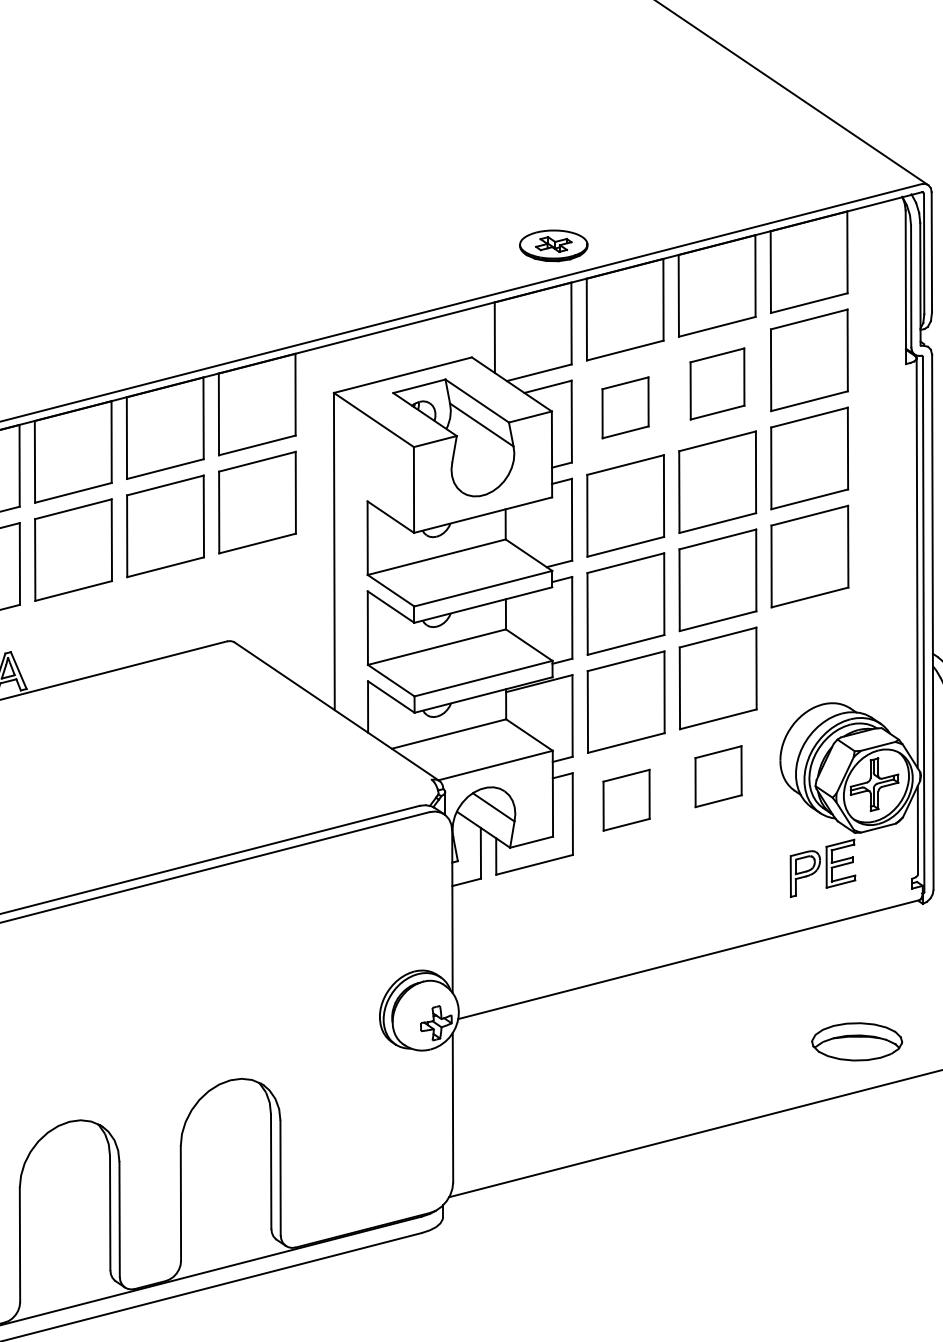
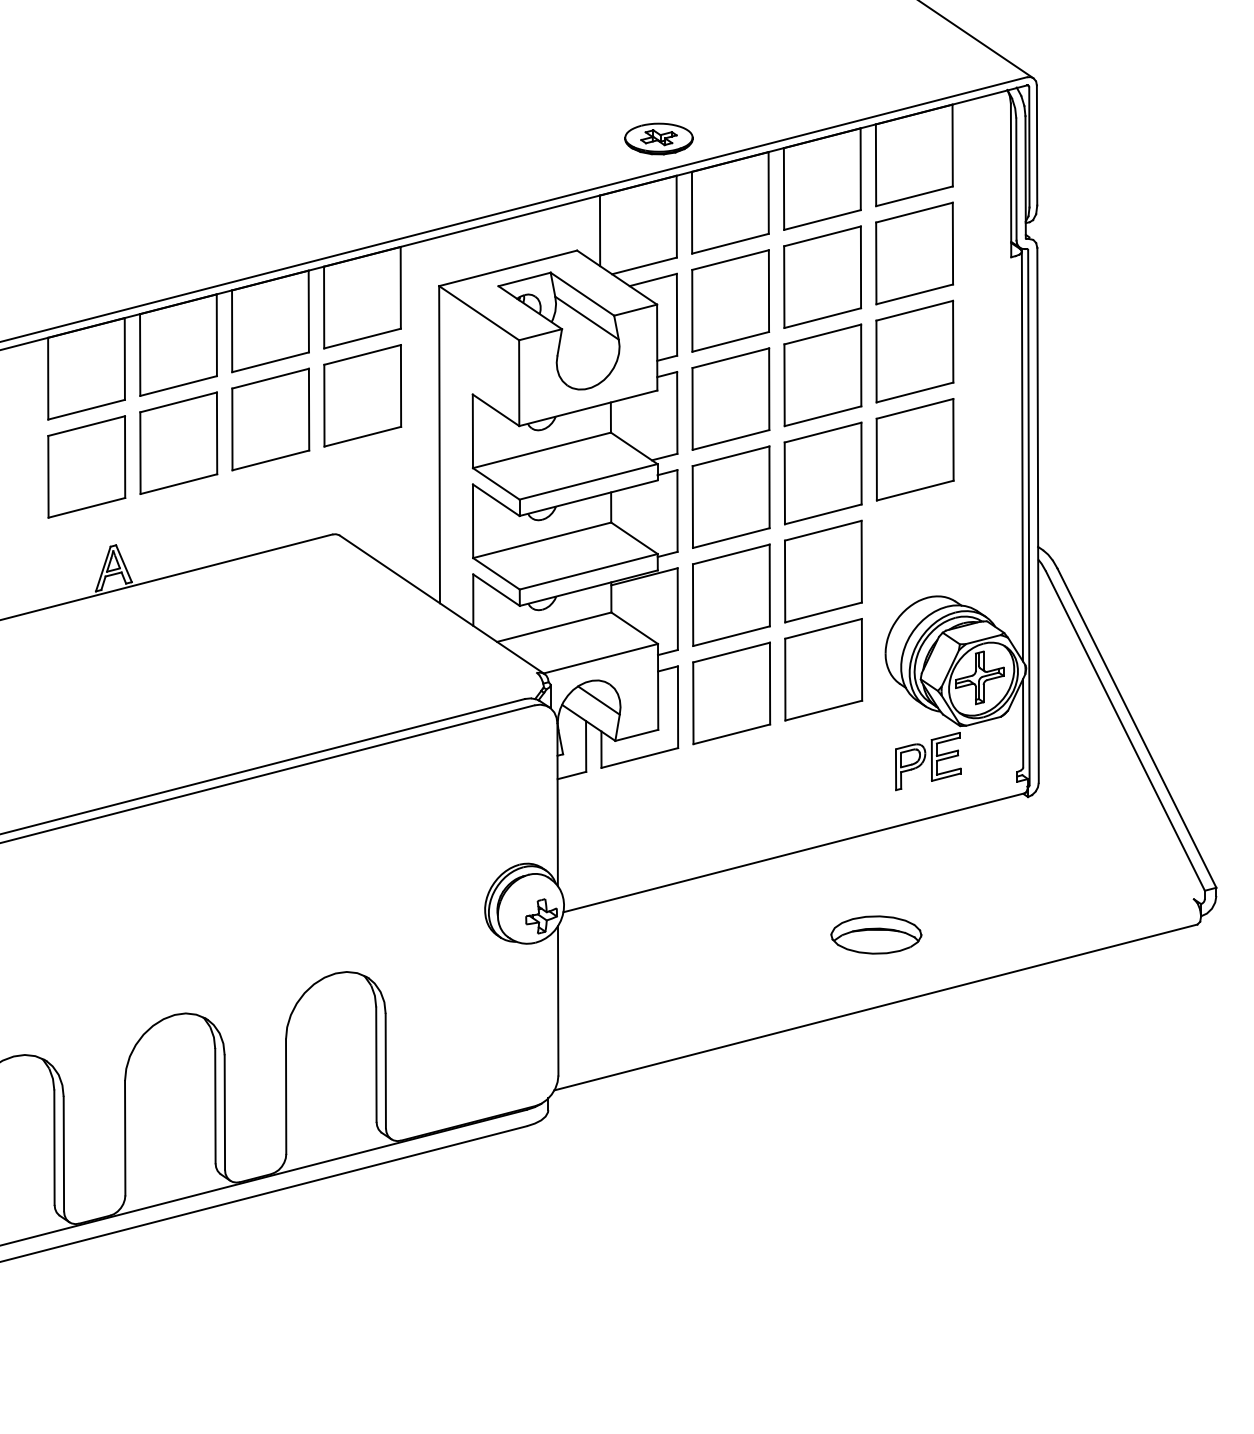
part: (717, 383) -> (822, 276), size x1.43
part: (625, 407) -> (730, 300), size x1.67
part: (718, 776) -> (823, 669), size x1.67
part: (626, 800) -> (731, 693), size x1.67
part: (857, 1041) -> (876, 934), moved

